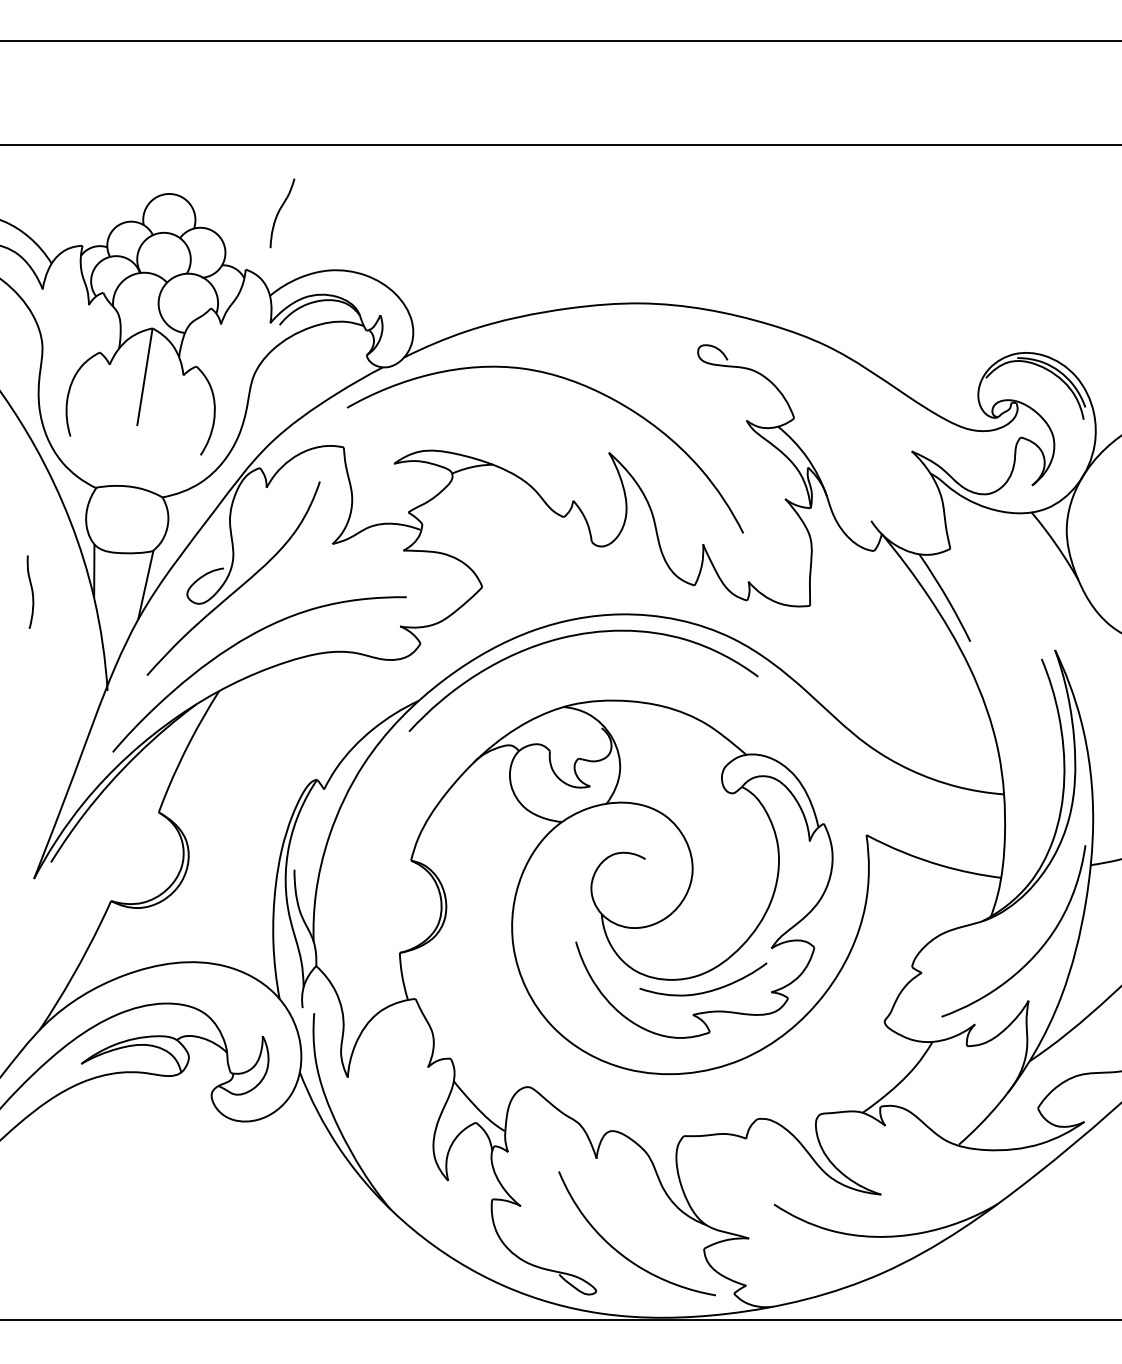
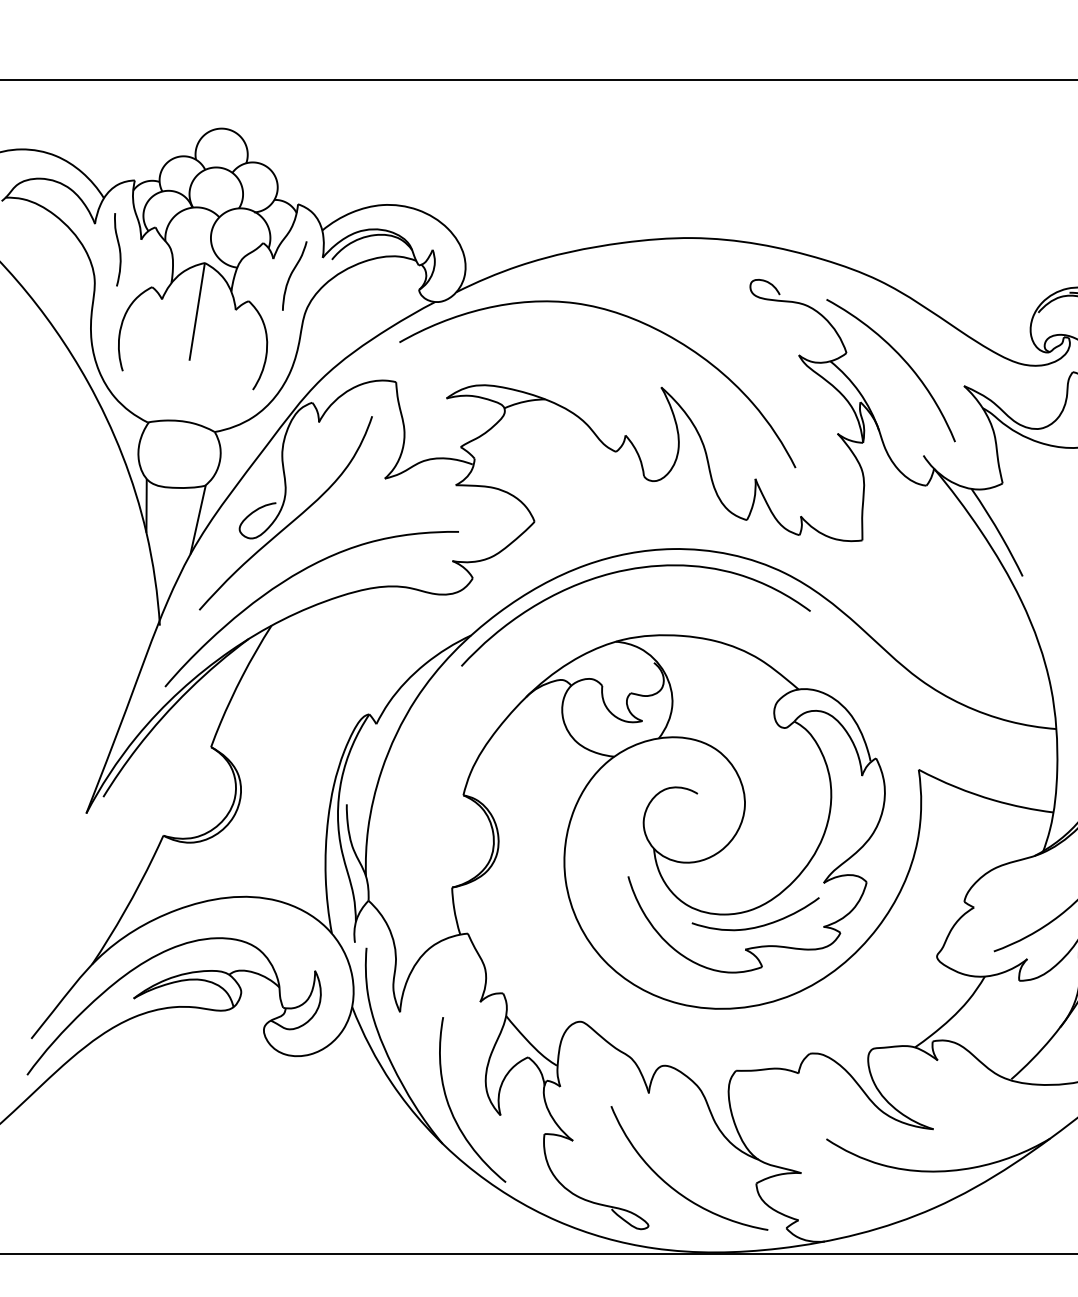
curve: (279, 212) -> (291, 275), moved
curve: (849, 424) -> (901, 359), added
curve: (31, 591) -> (118, 249), moved
curve: (398, 1172) -> (450, 1107), added

